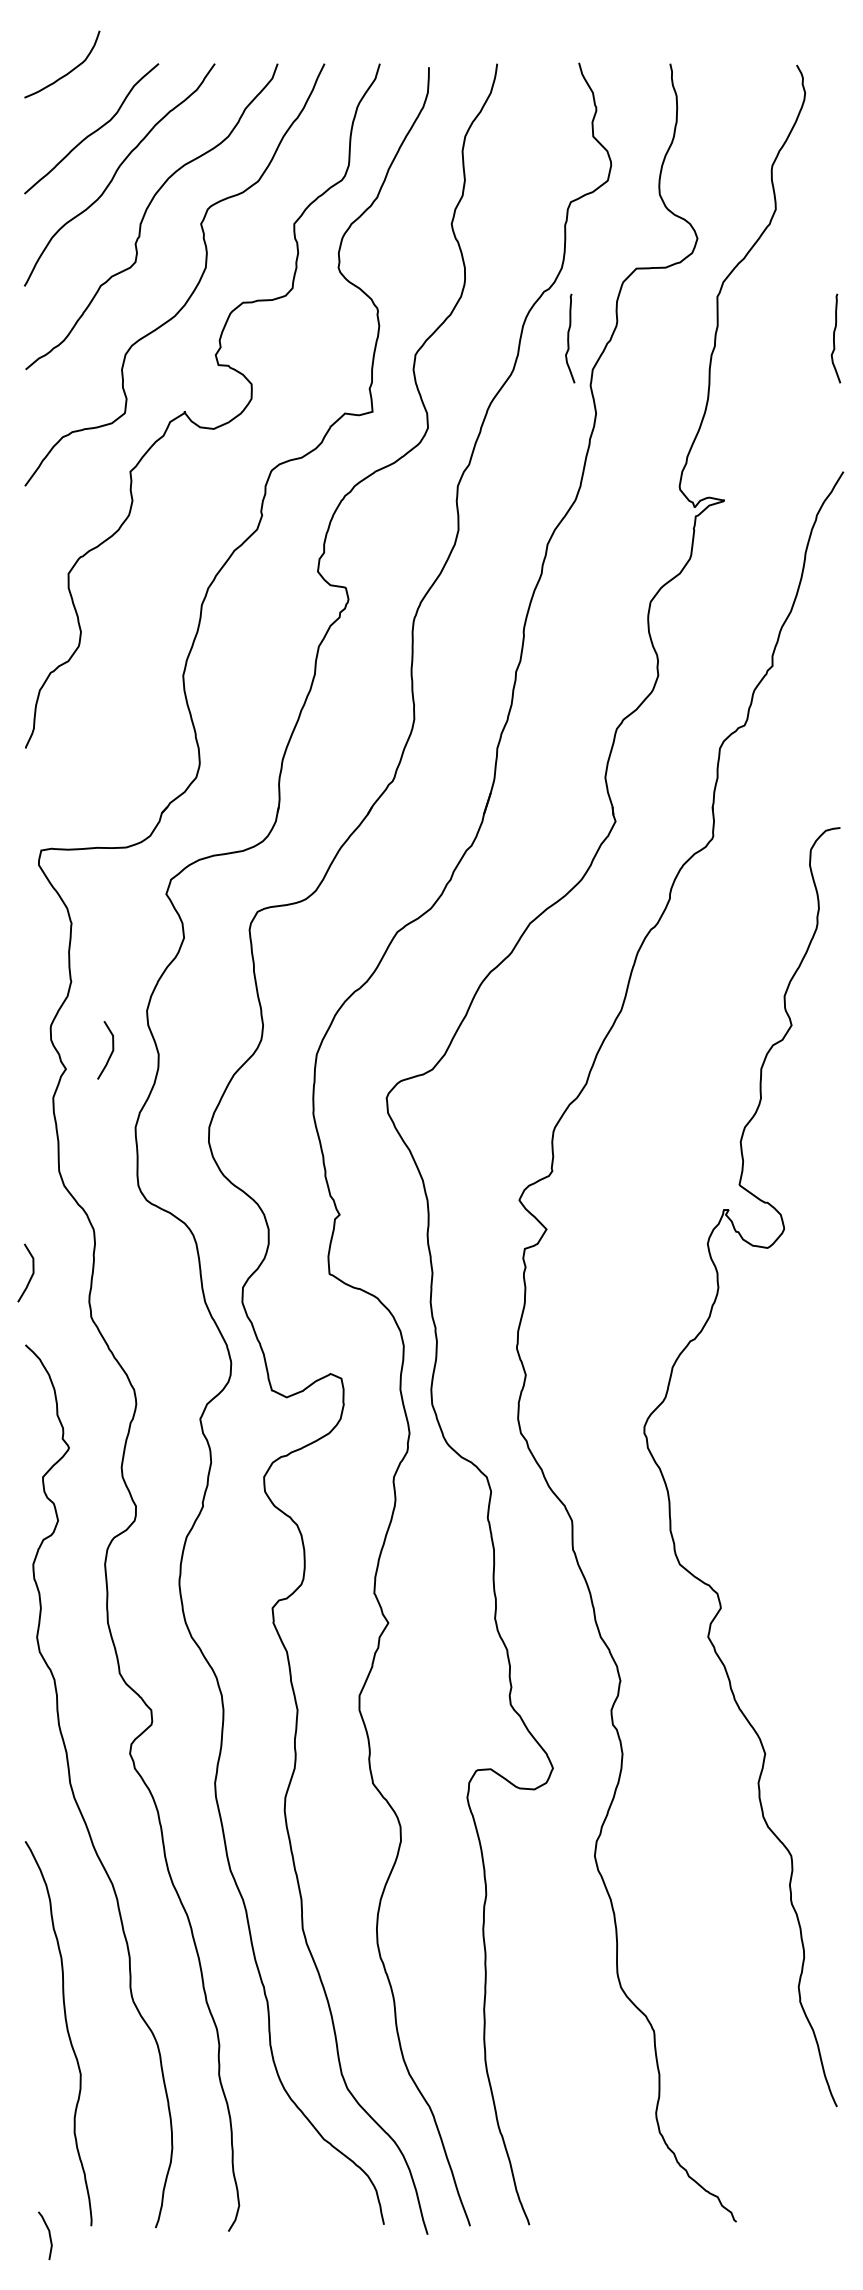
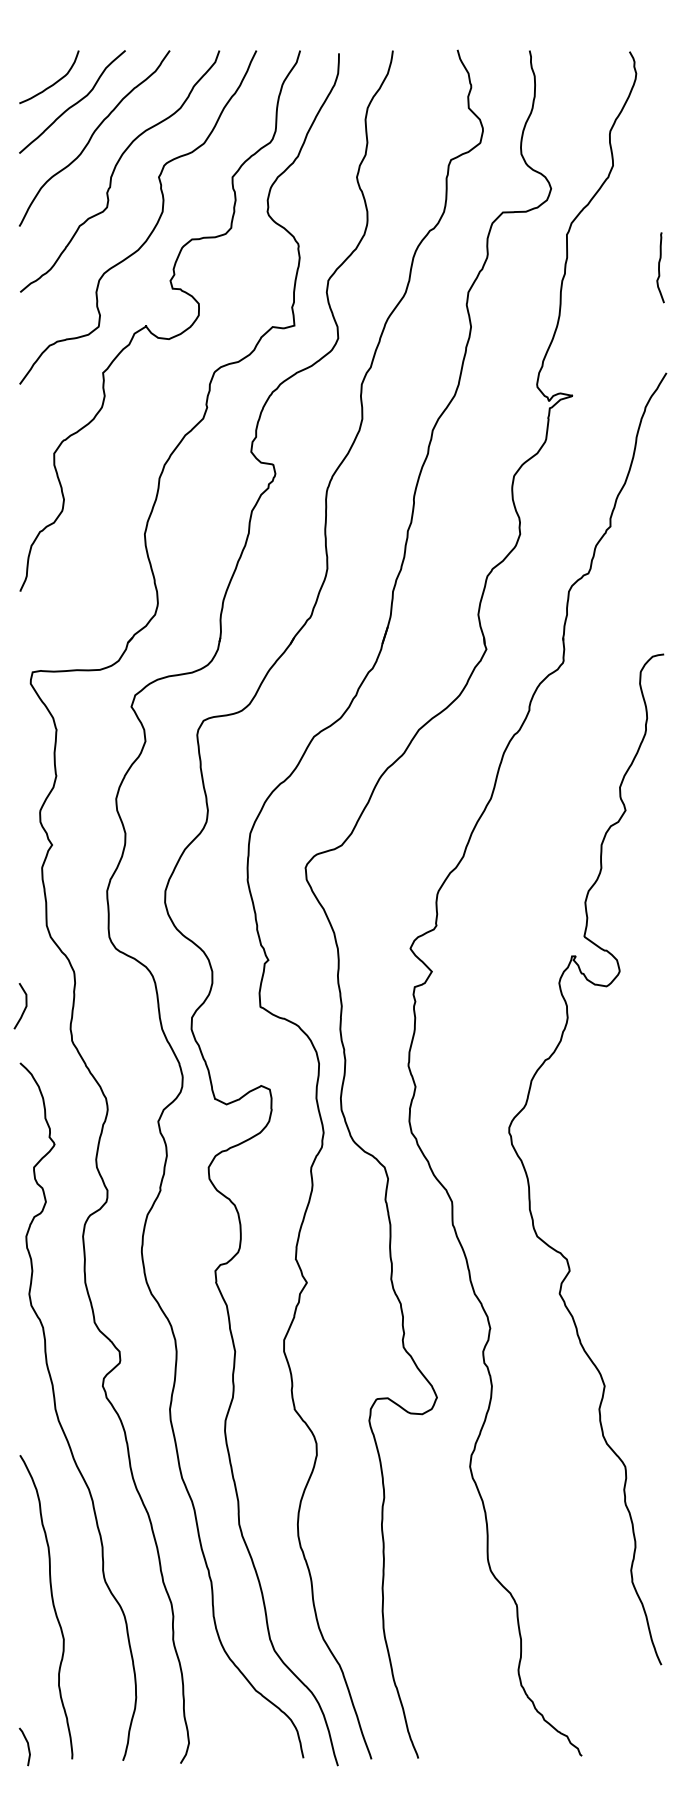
curve: (68, 71) -> (54, 82), moved
curve: (568, 338) -> (449, 267), removed
curve: (110, 1051) -> (87, 831), removed
curve: (48, 2235) -> (27, 1746), moved

